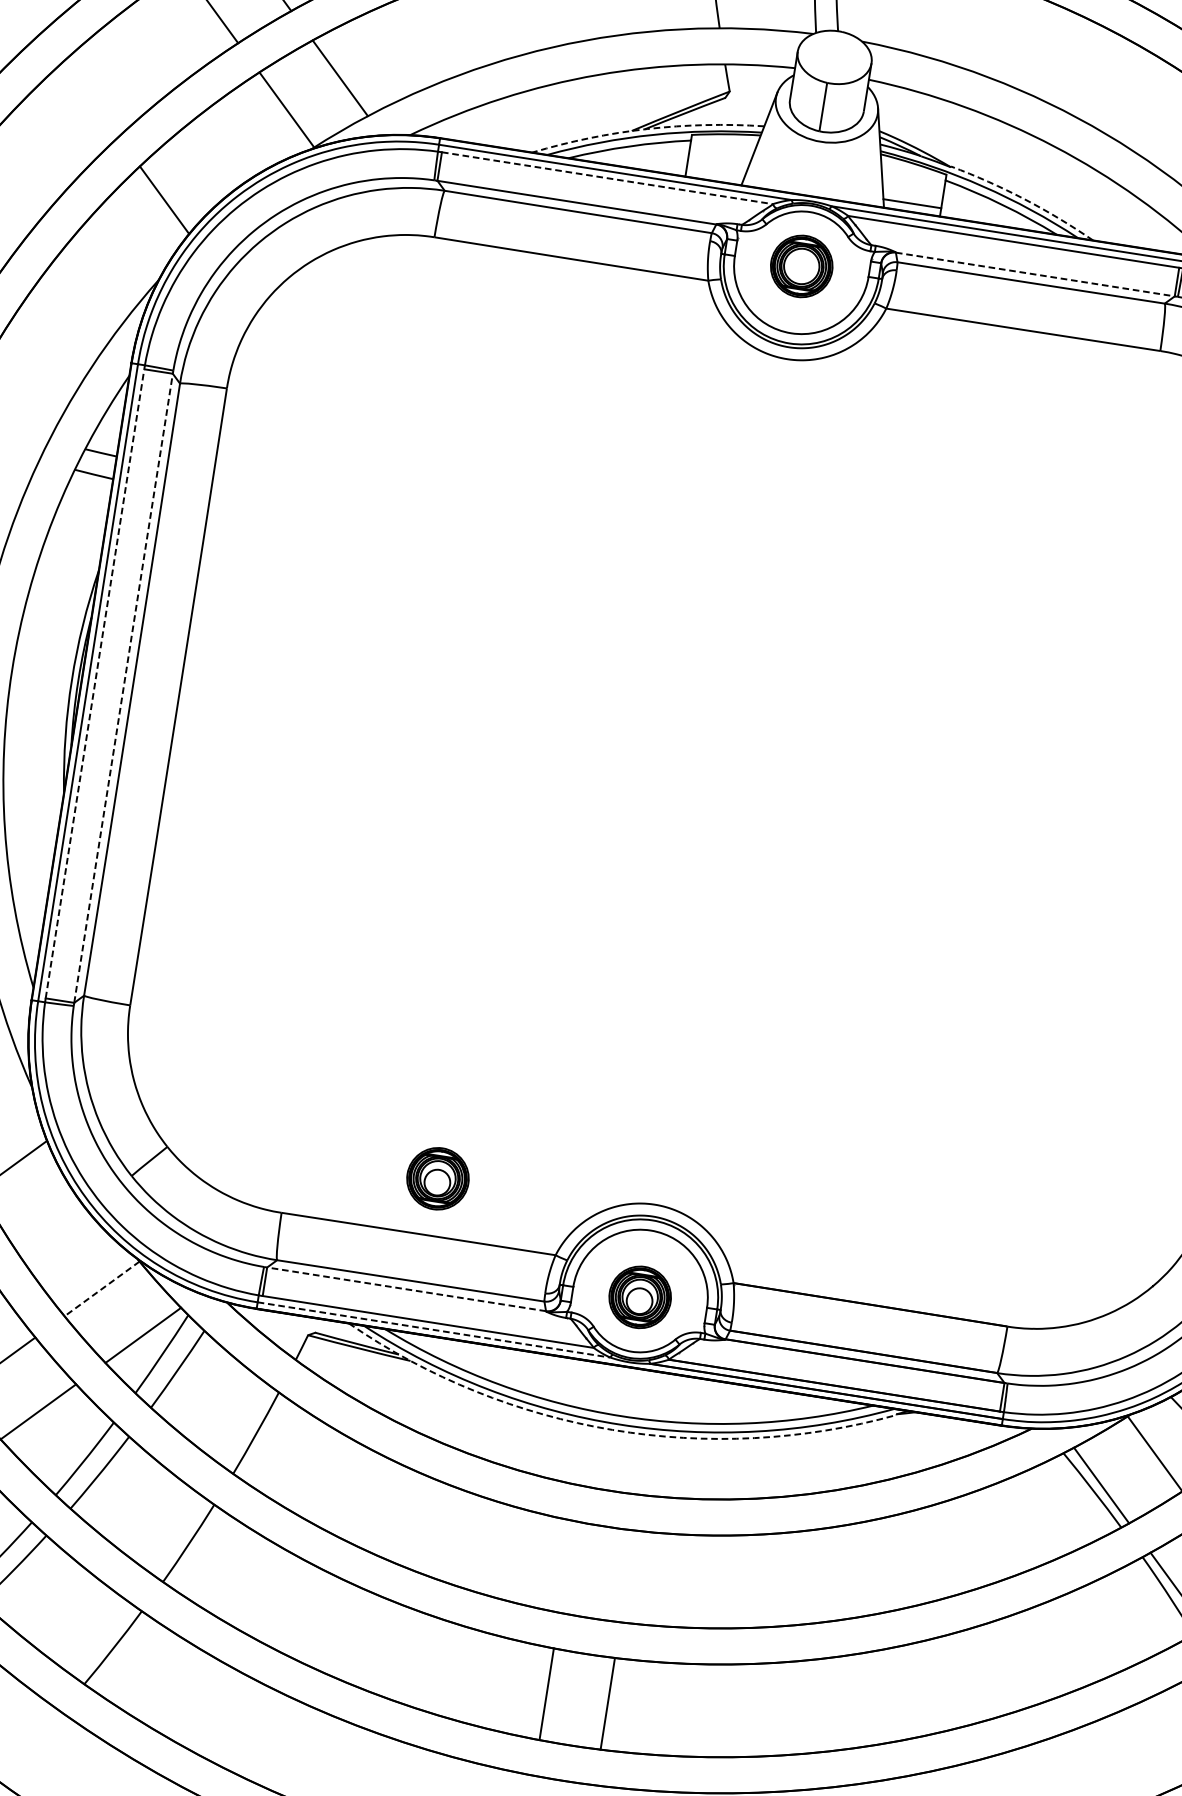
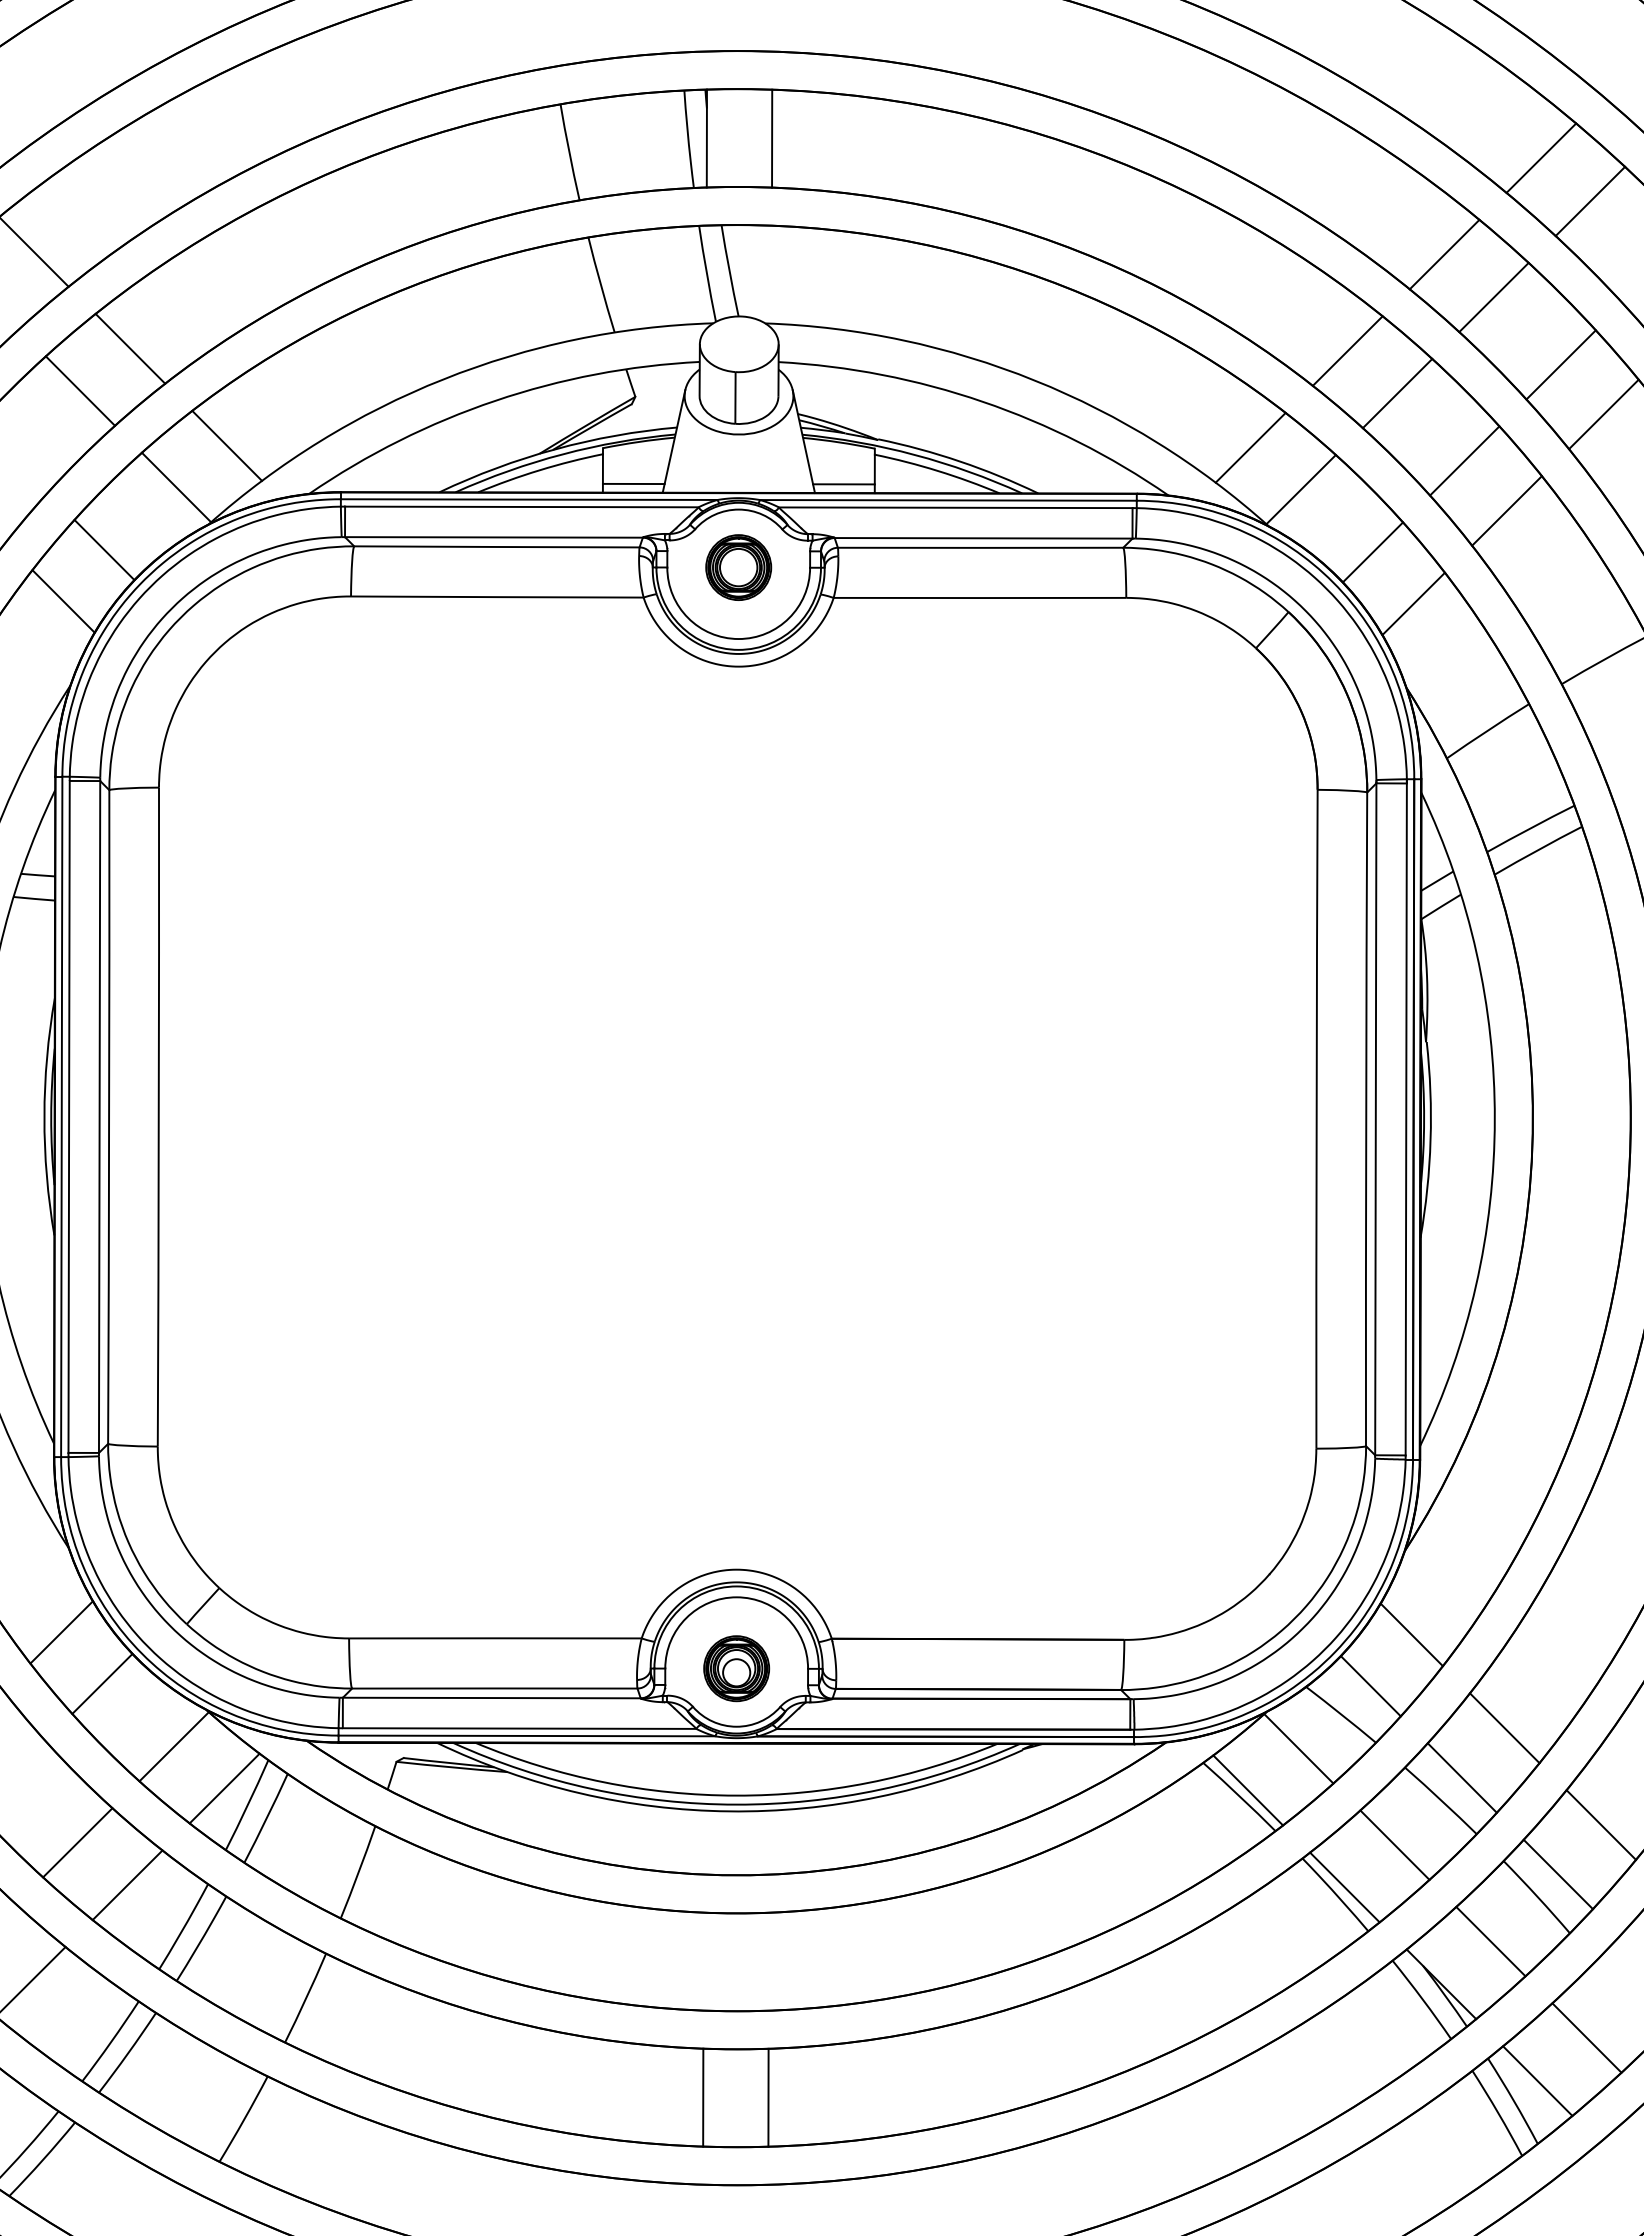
arc: (647, 129) -> (555, 449), dashed -> solid
line: (210, 157) -> (104, 549), added
line: (715, 172) -> (633, 483), added
line: (607, 177) -> (521, 506), dashed -> solid
arc: (1023, 199) -> (959, 461), dashed -> solid
line: (1035, 274) -> (983, 538), dashed -> solid
line: (95, 683) -> (69, 1116), dashed -> solid
line: (123, 688) -> (99, 1117), dashed -> solid
part: (437, 1178) -> (506, 1577), removed
line: (44, 1219) -> (102, 1683), added
line: (101, 1289) -> (173, 1747), dashed -> solid
line: (406, 1289) -> (491, 1698), dashed -> solid
line: (434, 1329) -> (527, 1735), dashed -> solid
arc: (612, 1430) -> (729, 1811), dashed -> solid

